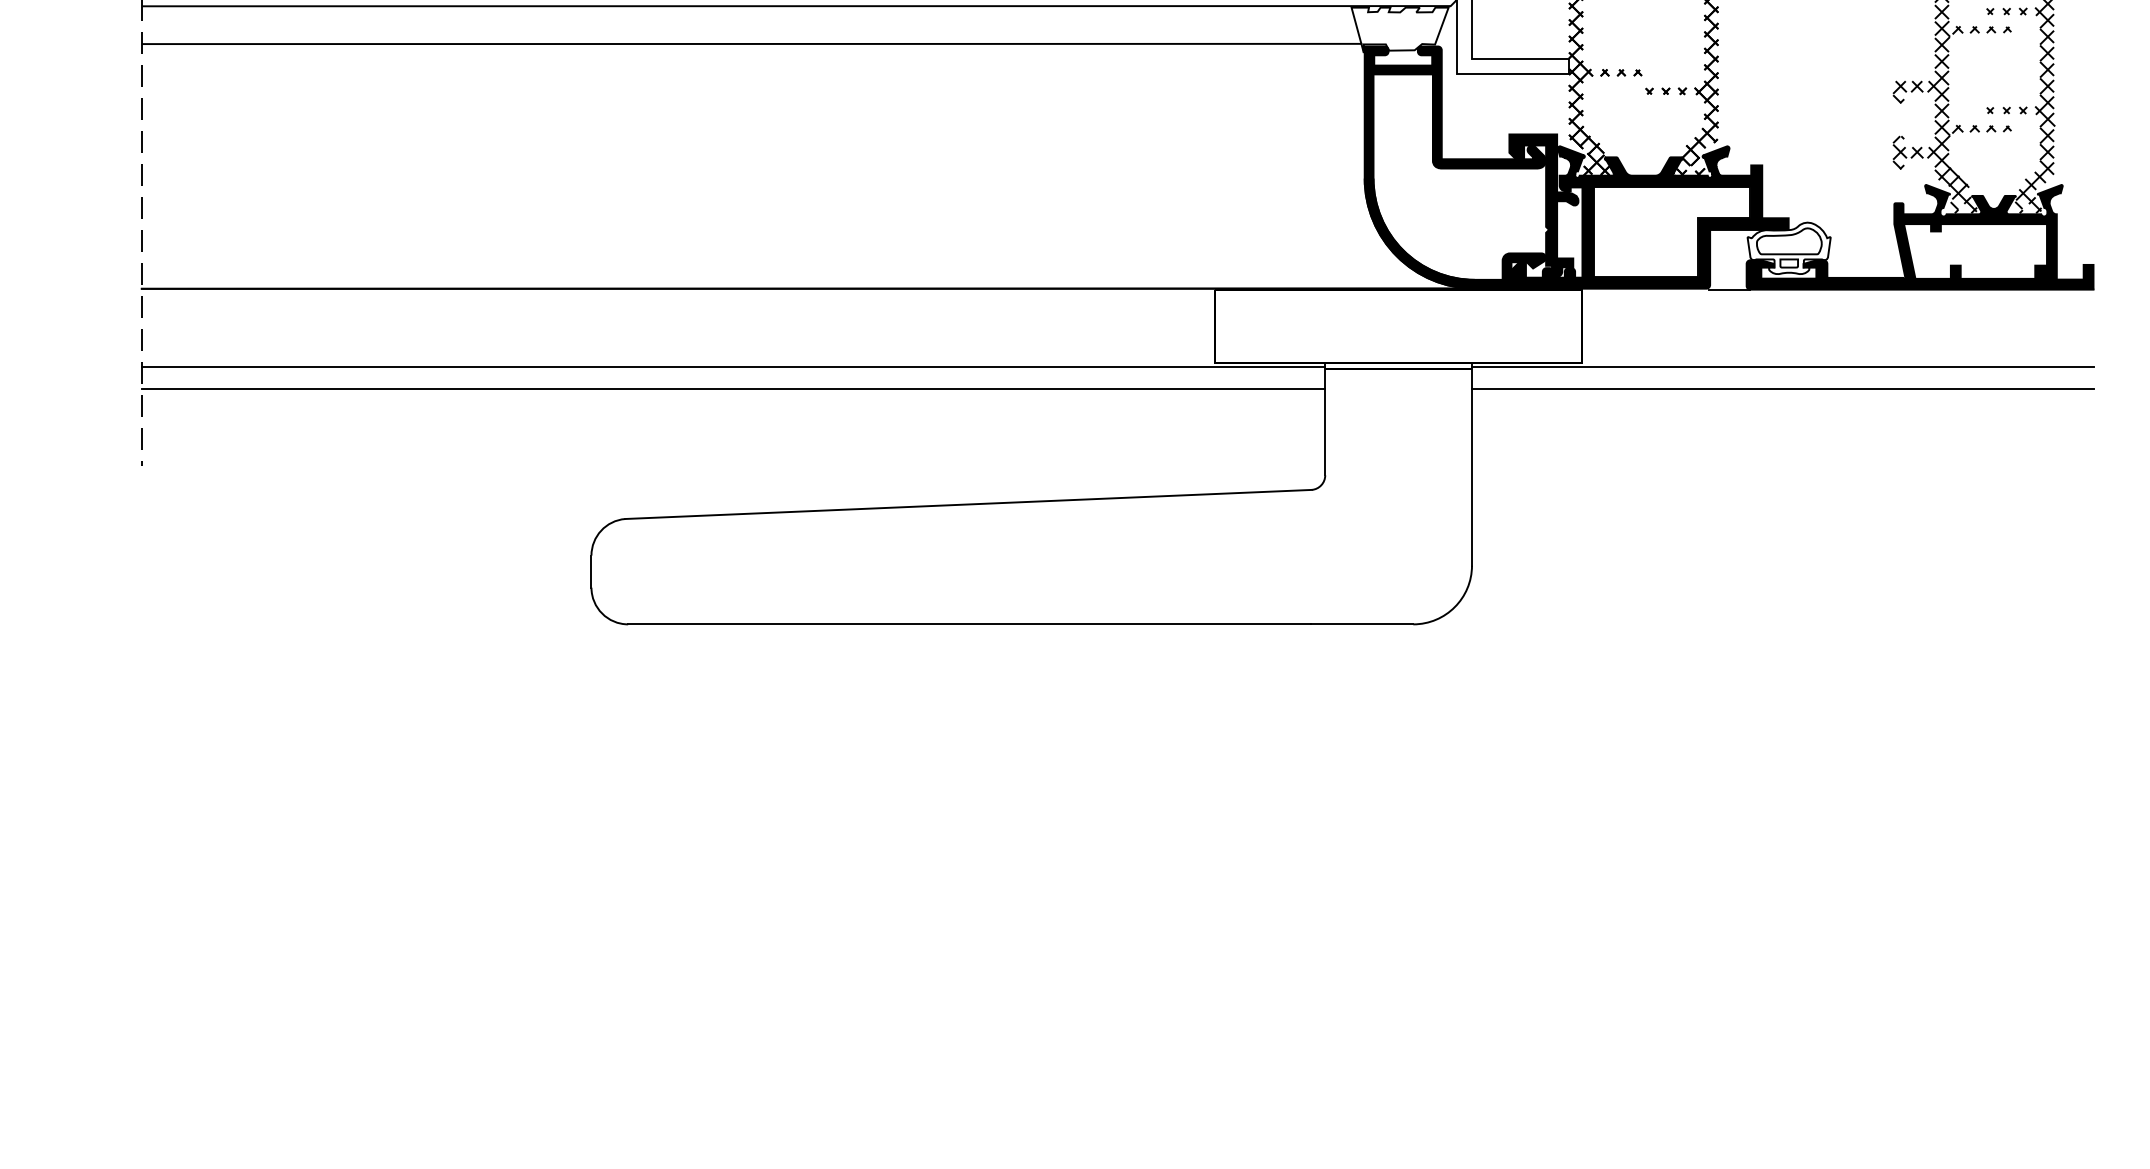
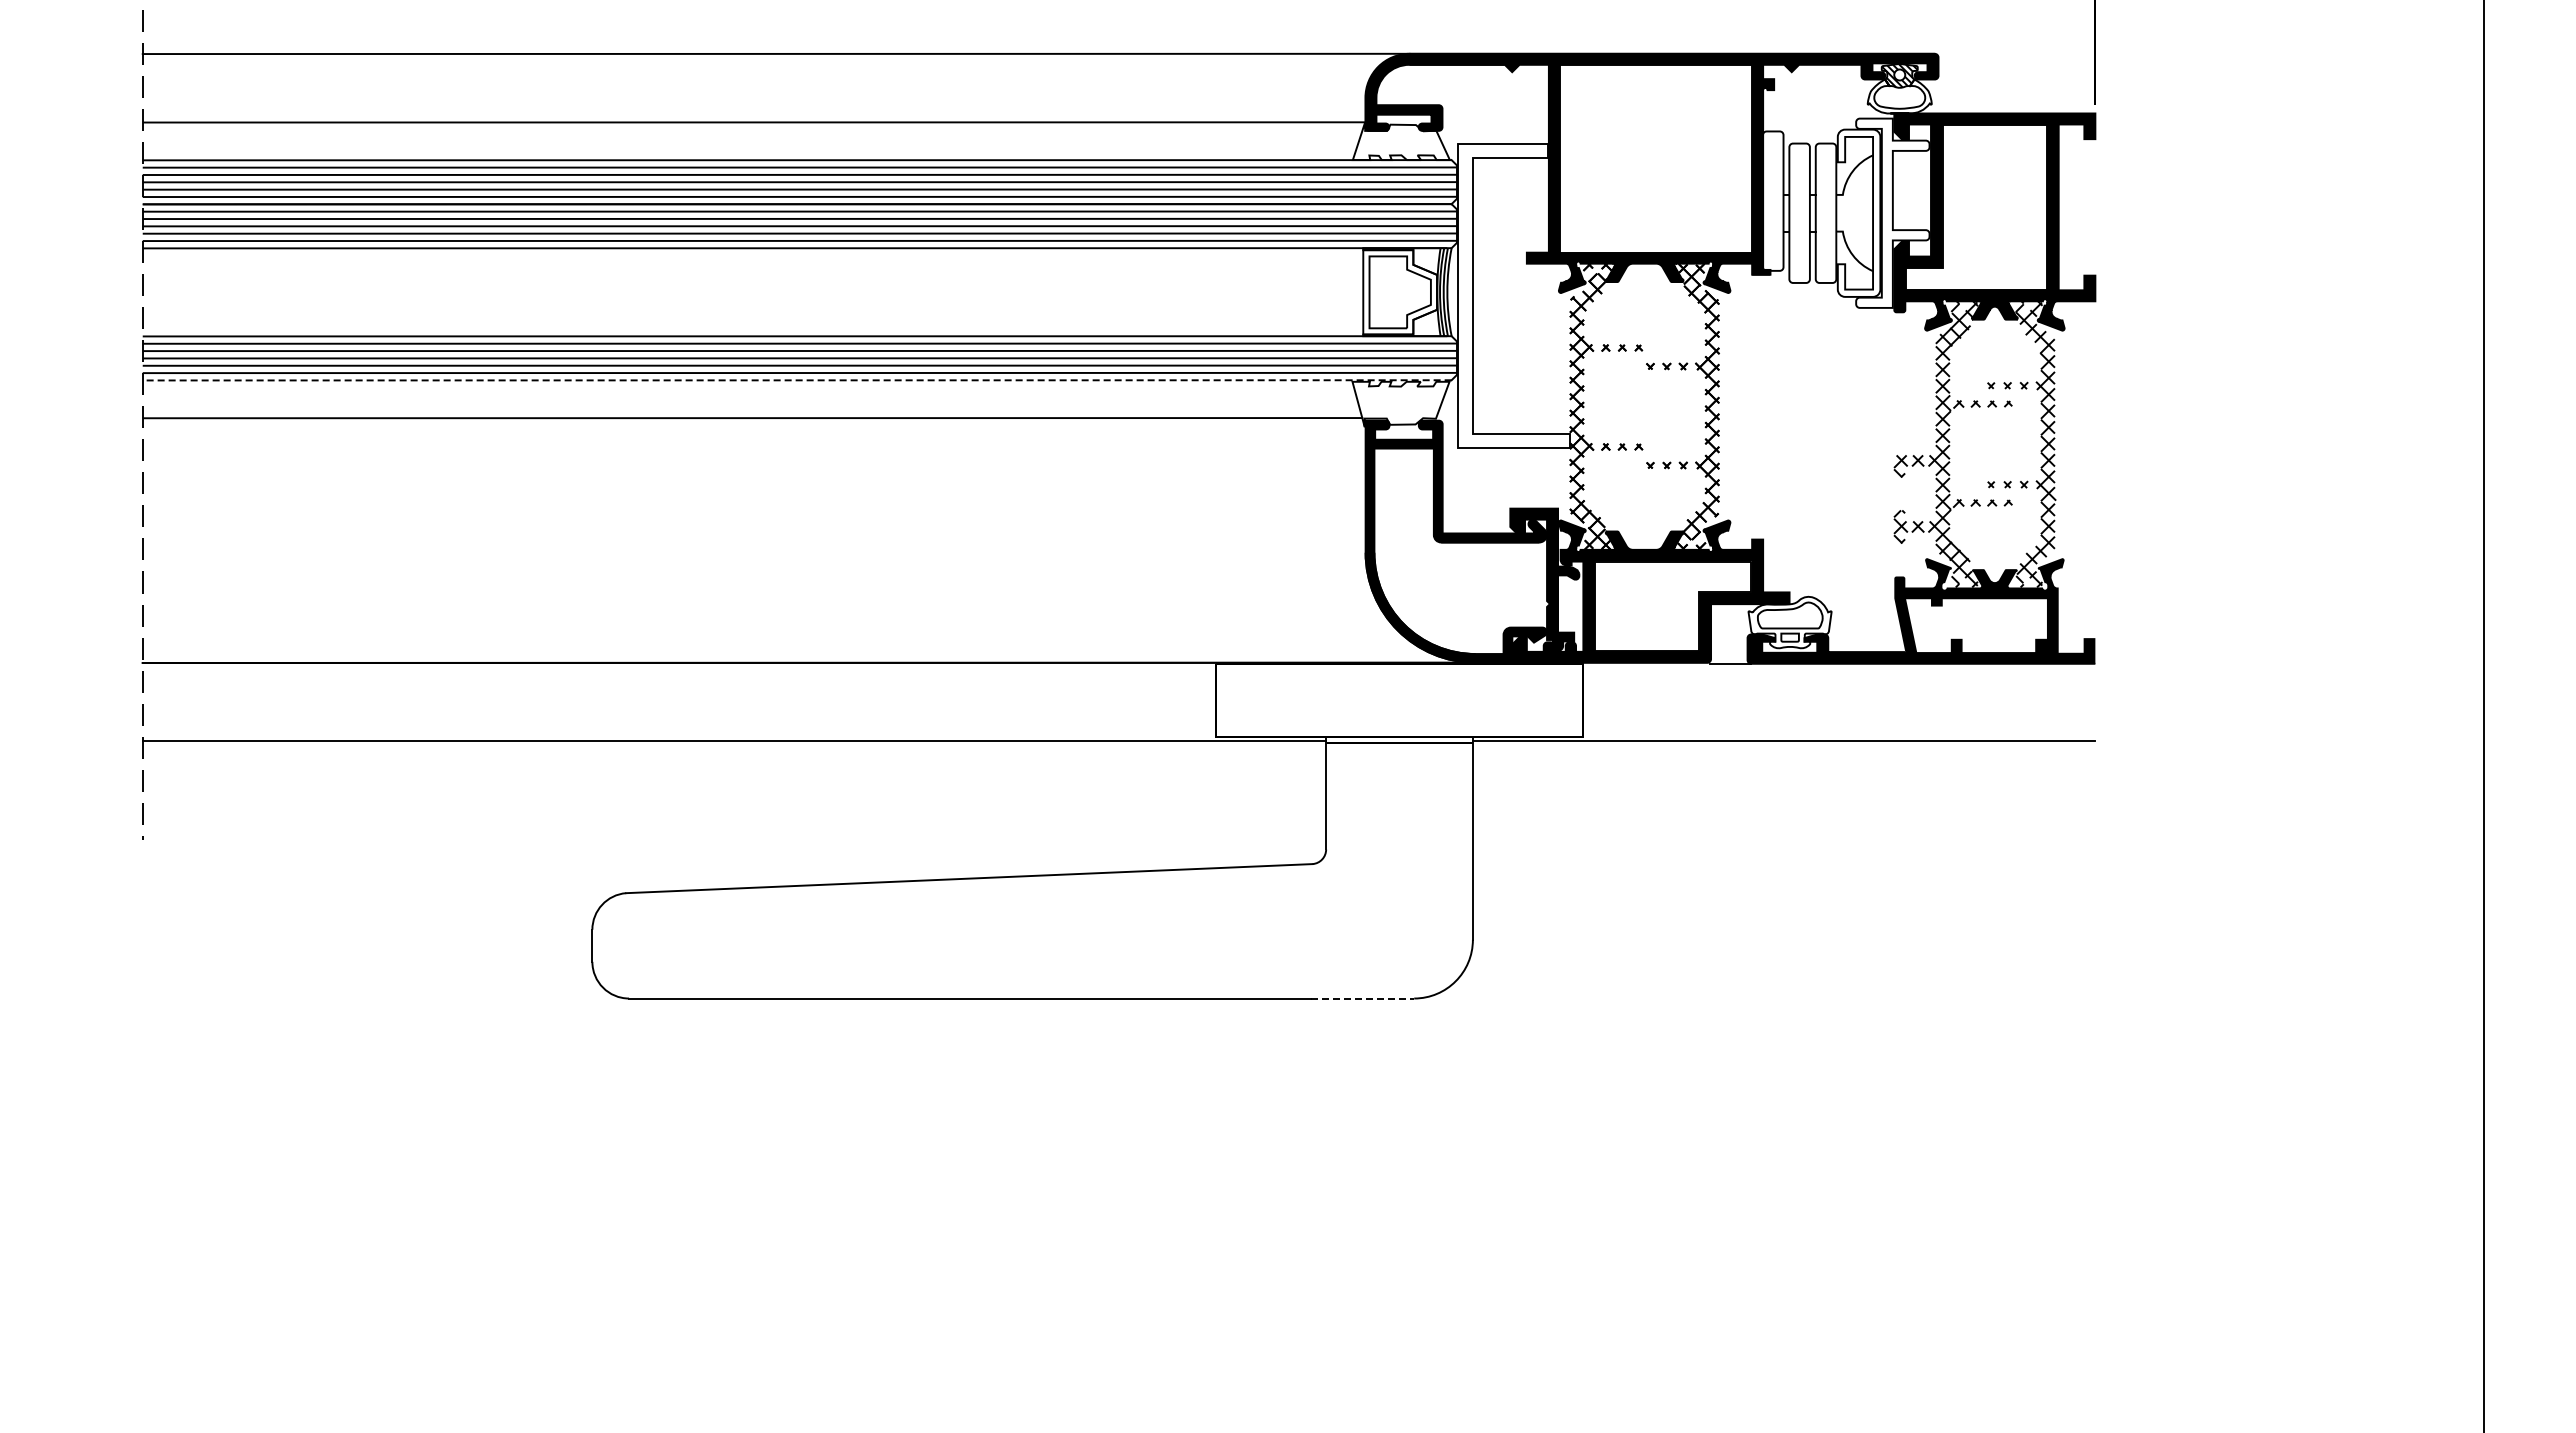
line: (795, 6) -> (796, 380), solid -> dashed
line: (733, 389) -> (734, 763), removed
line: (1782, 389) -> (1783, 763), removed
line: (1362, 624) -> (1363, 998), solid -> dashed

